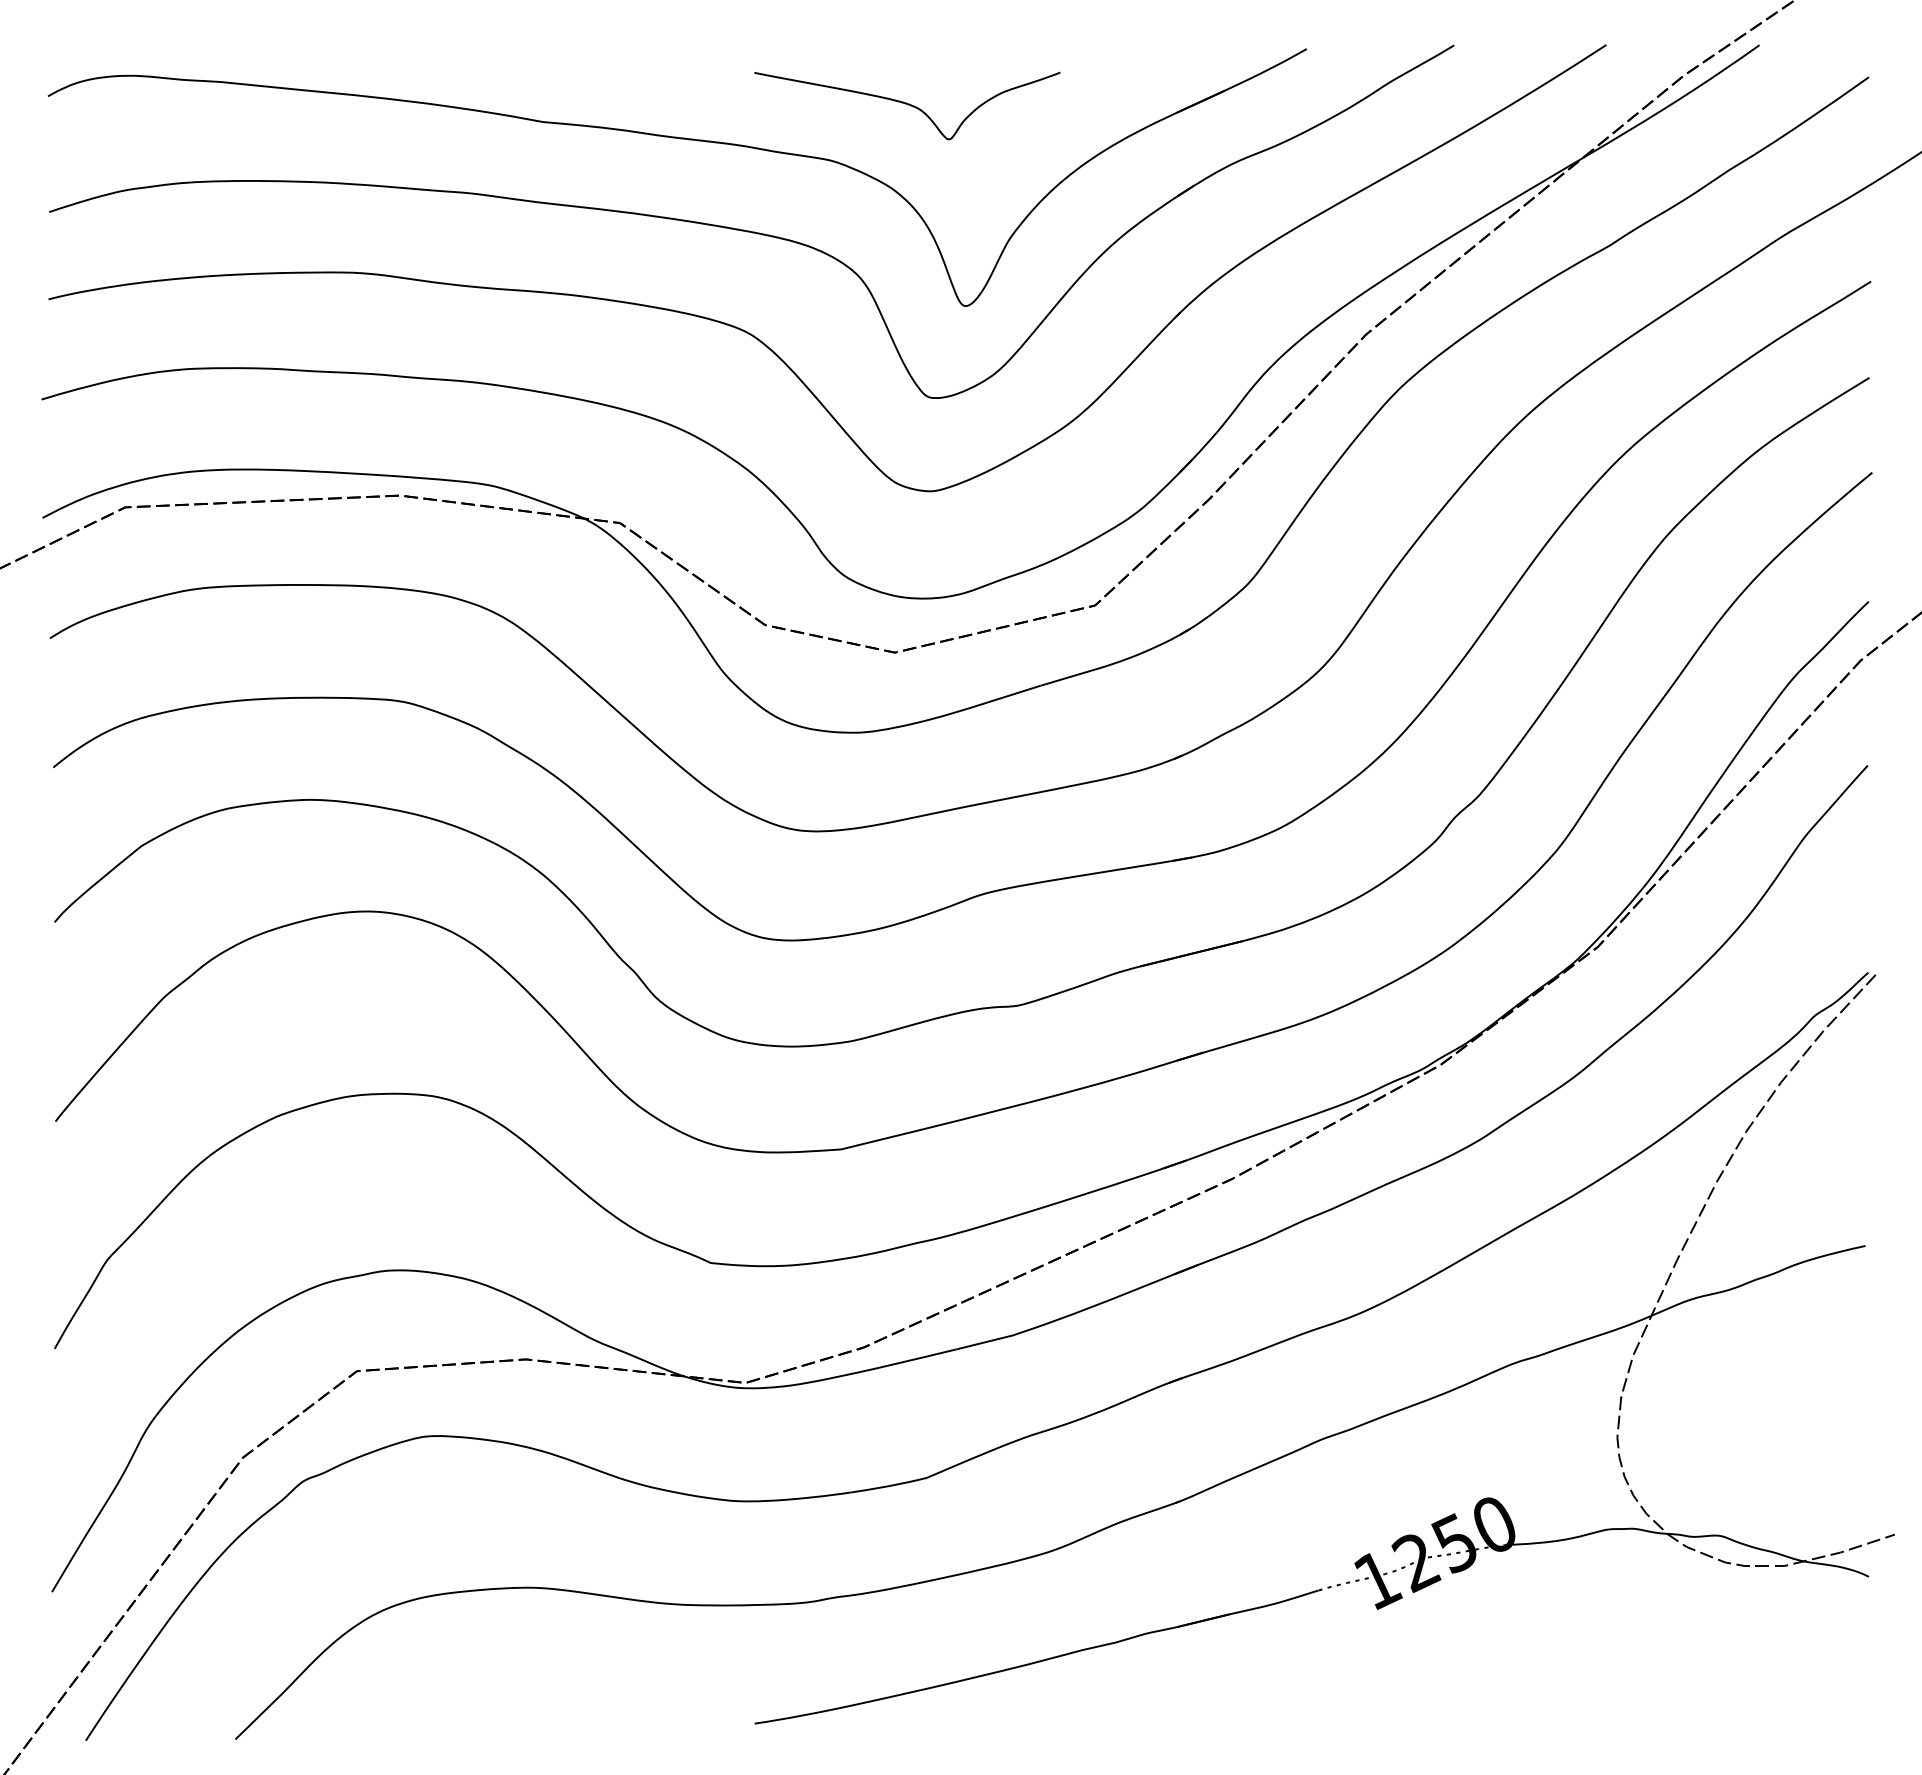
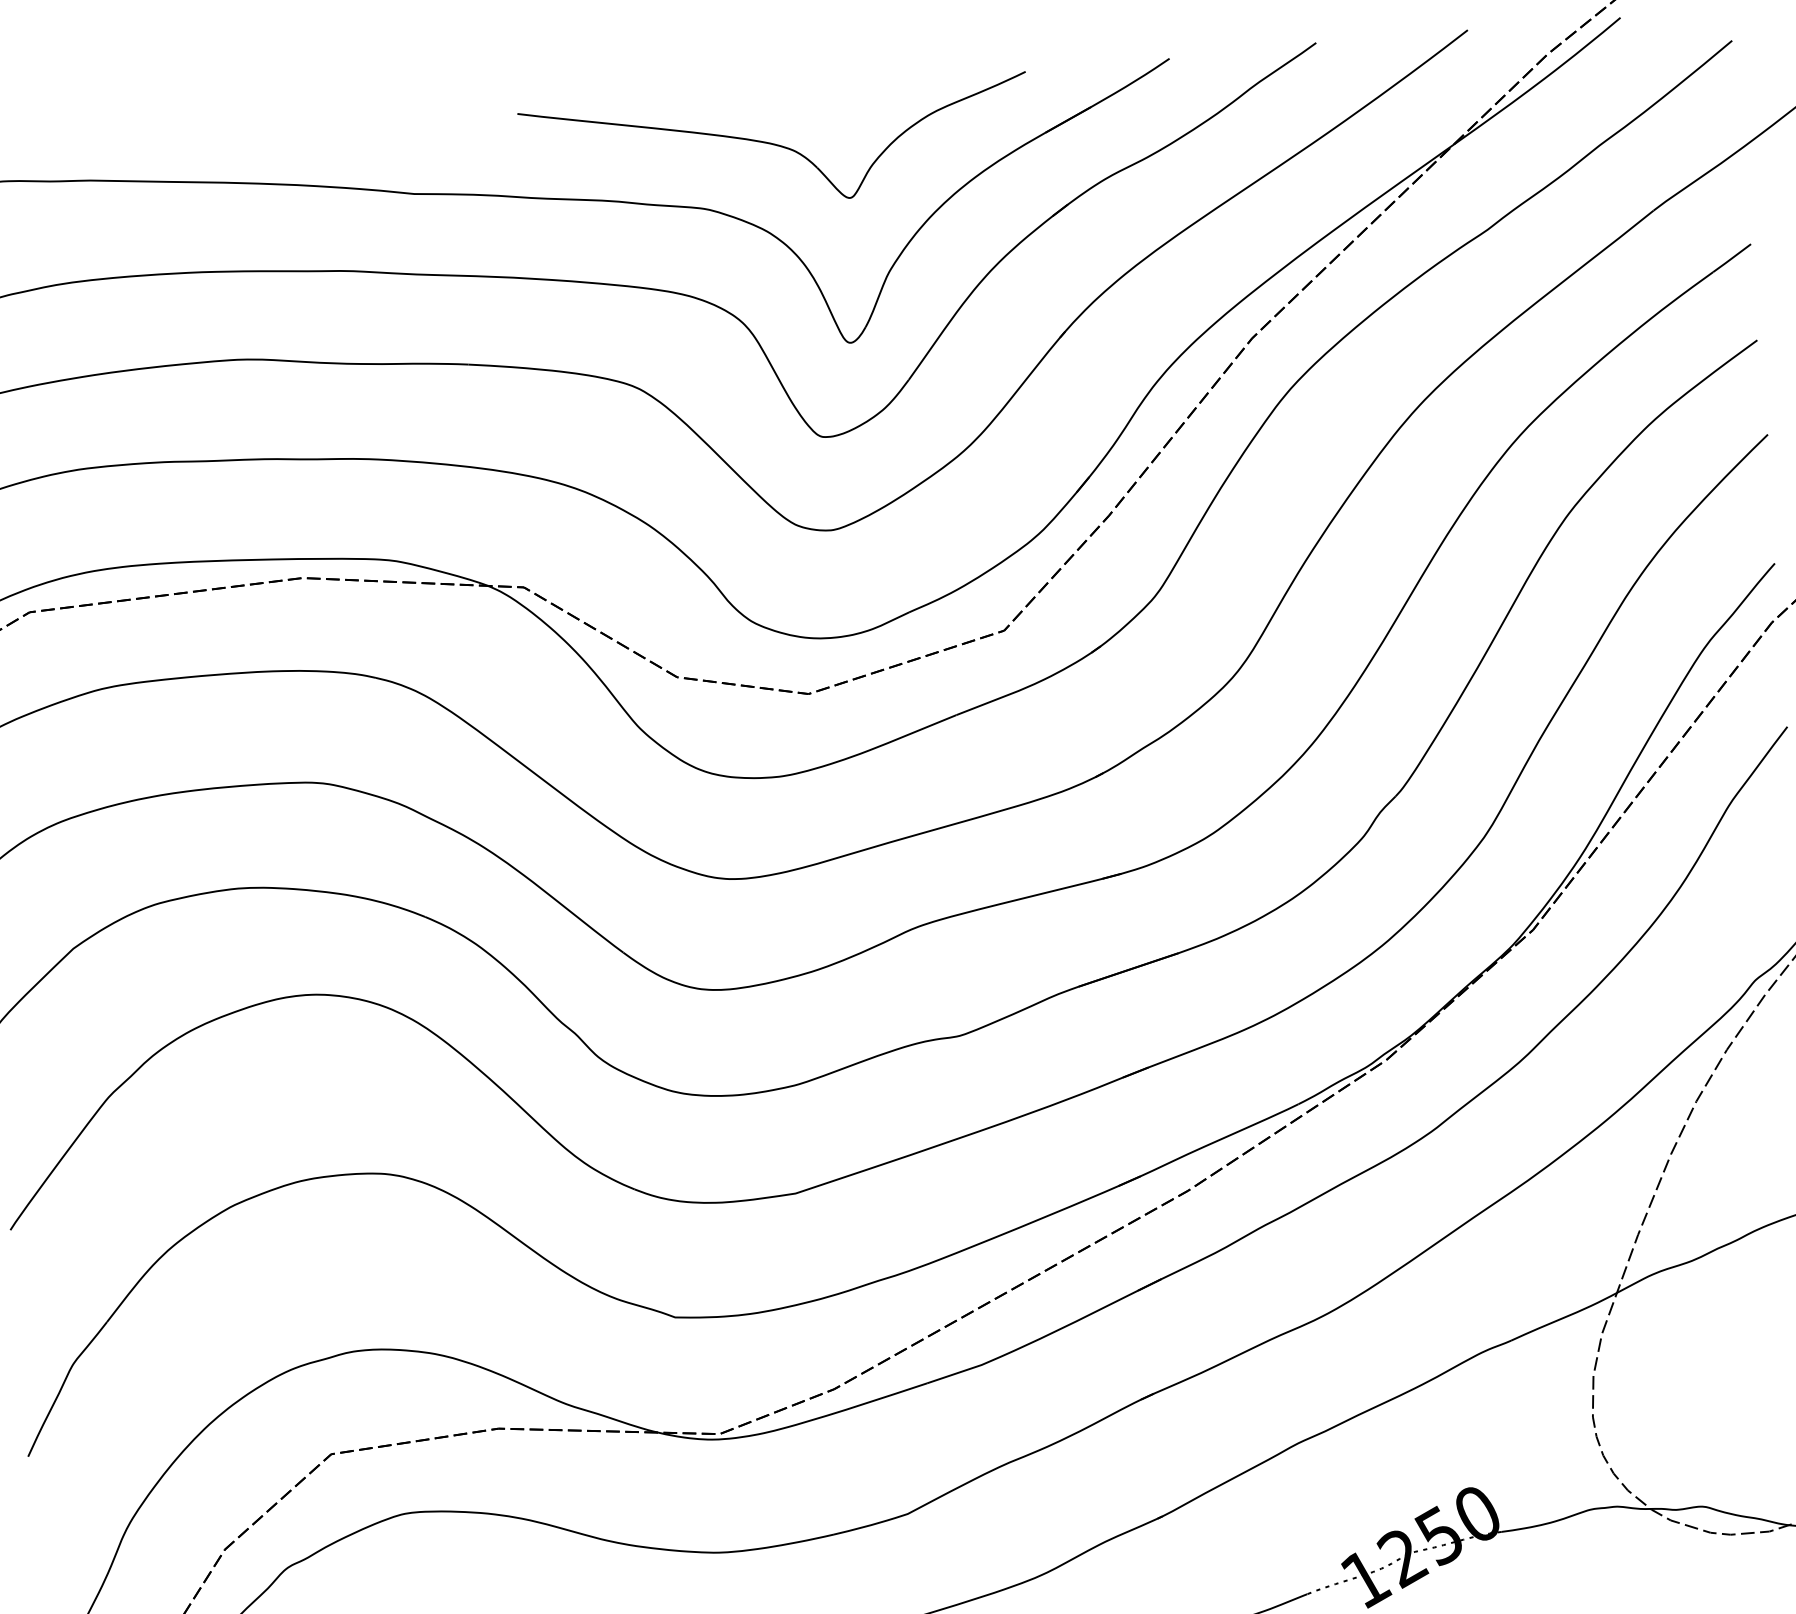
part: (907, 105) -> (776, 147), size x1.67

